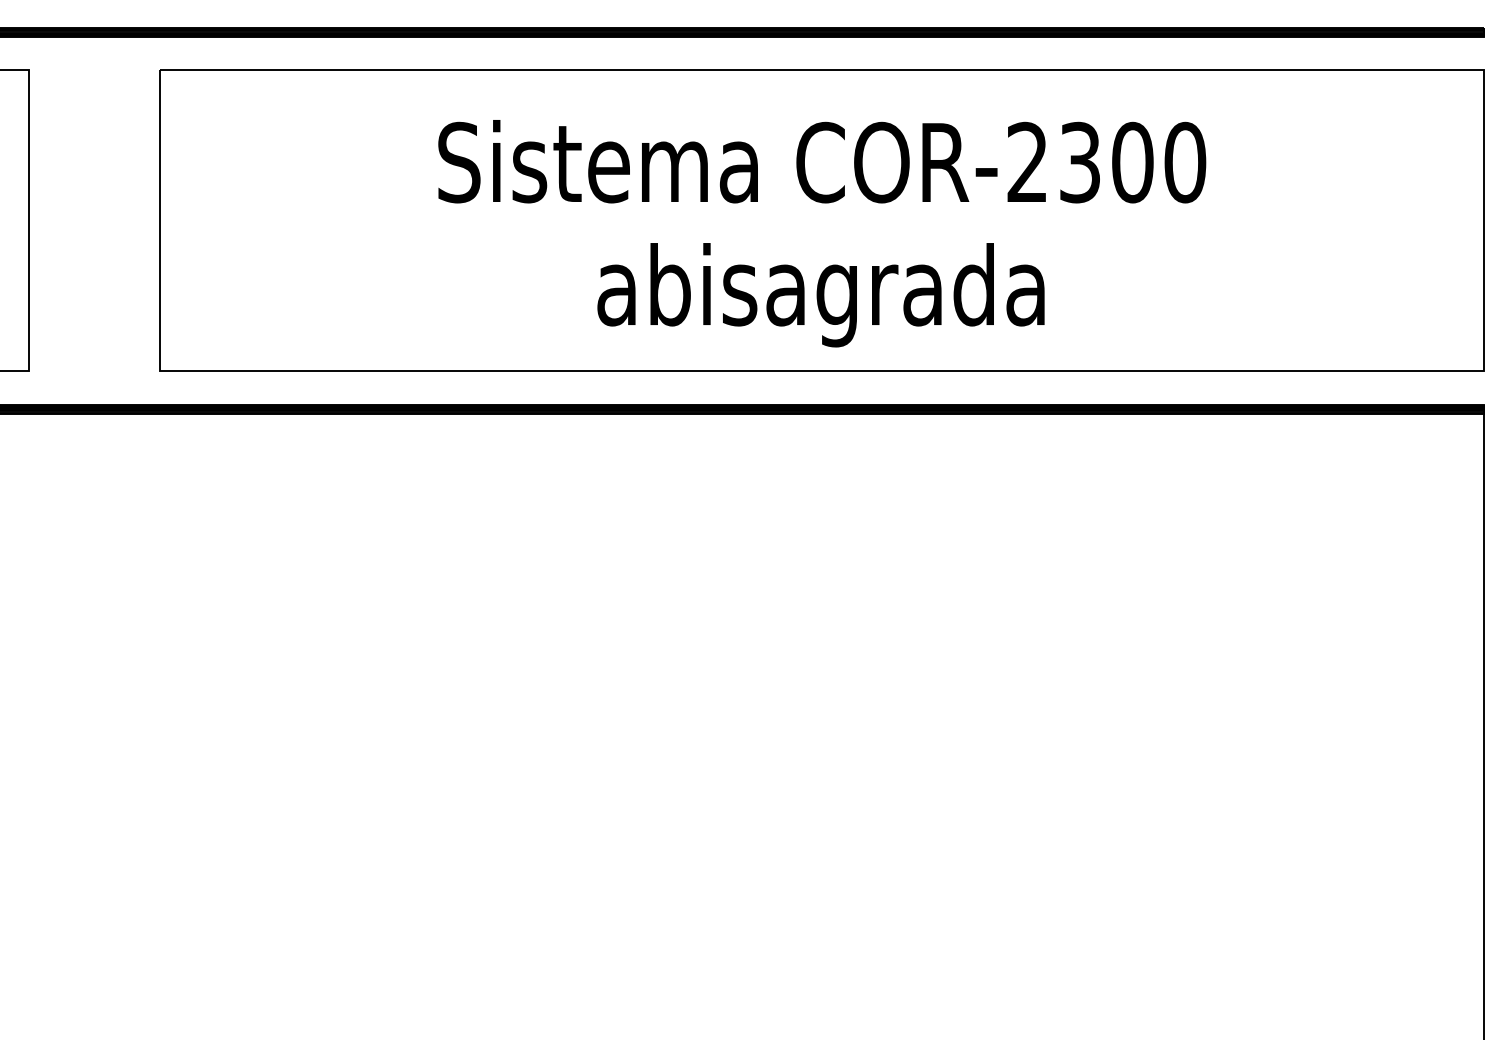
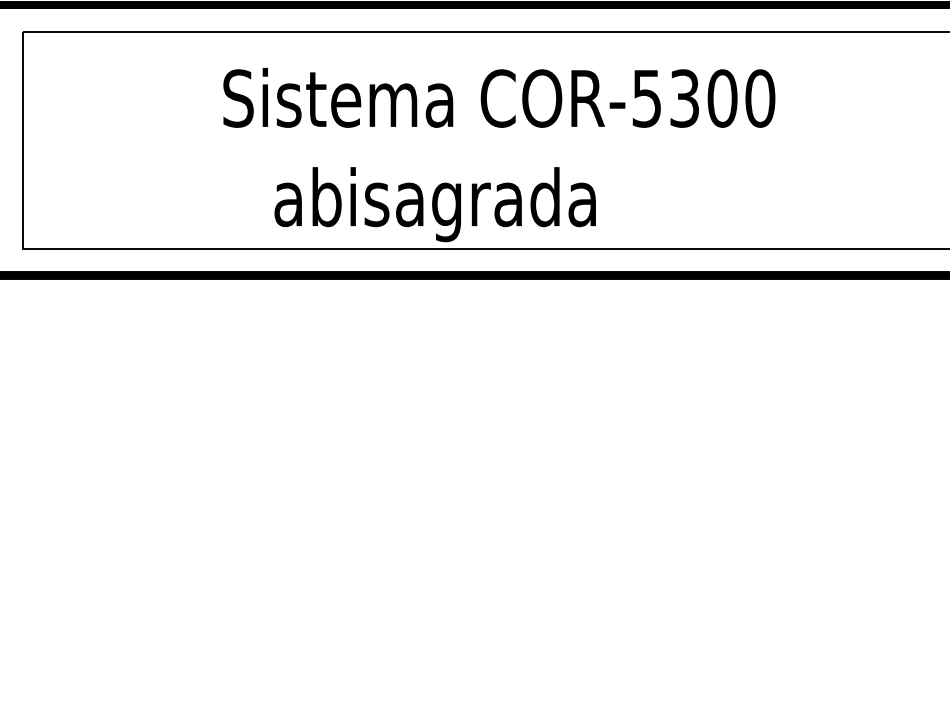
text: (1026, 162) -> (646, 98), COR-2300 -> COR-5300
text: (820, 295) -> (434, 204), moved

